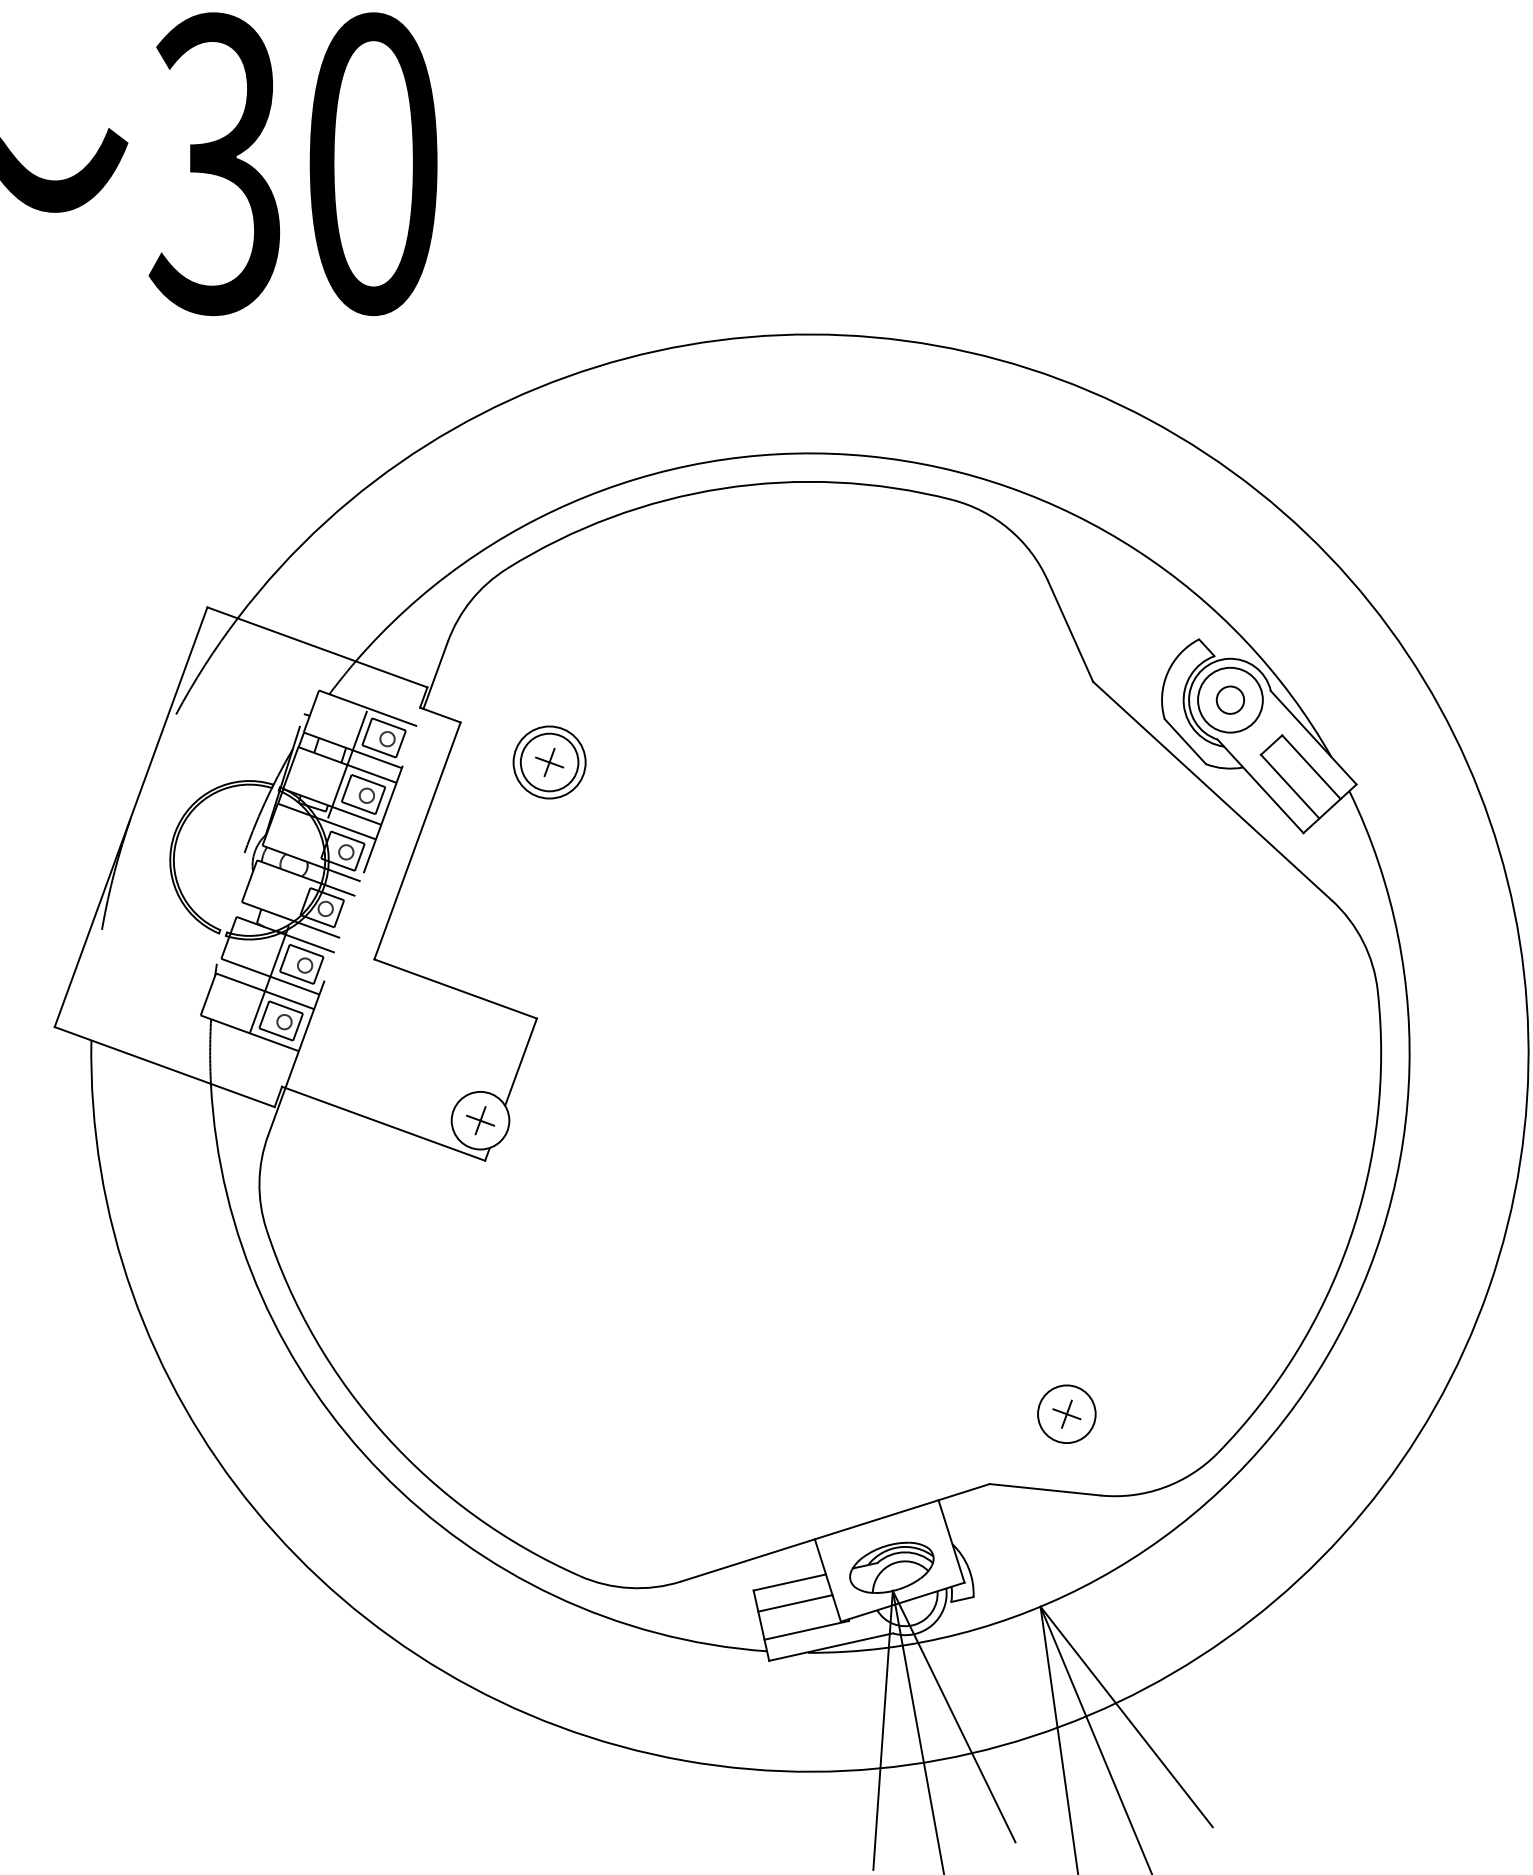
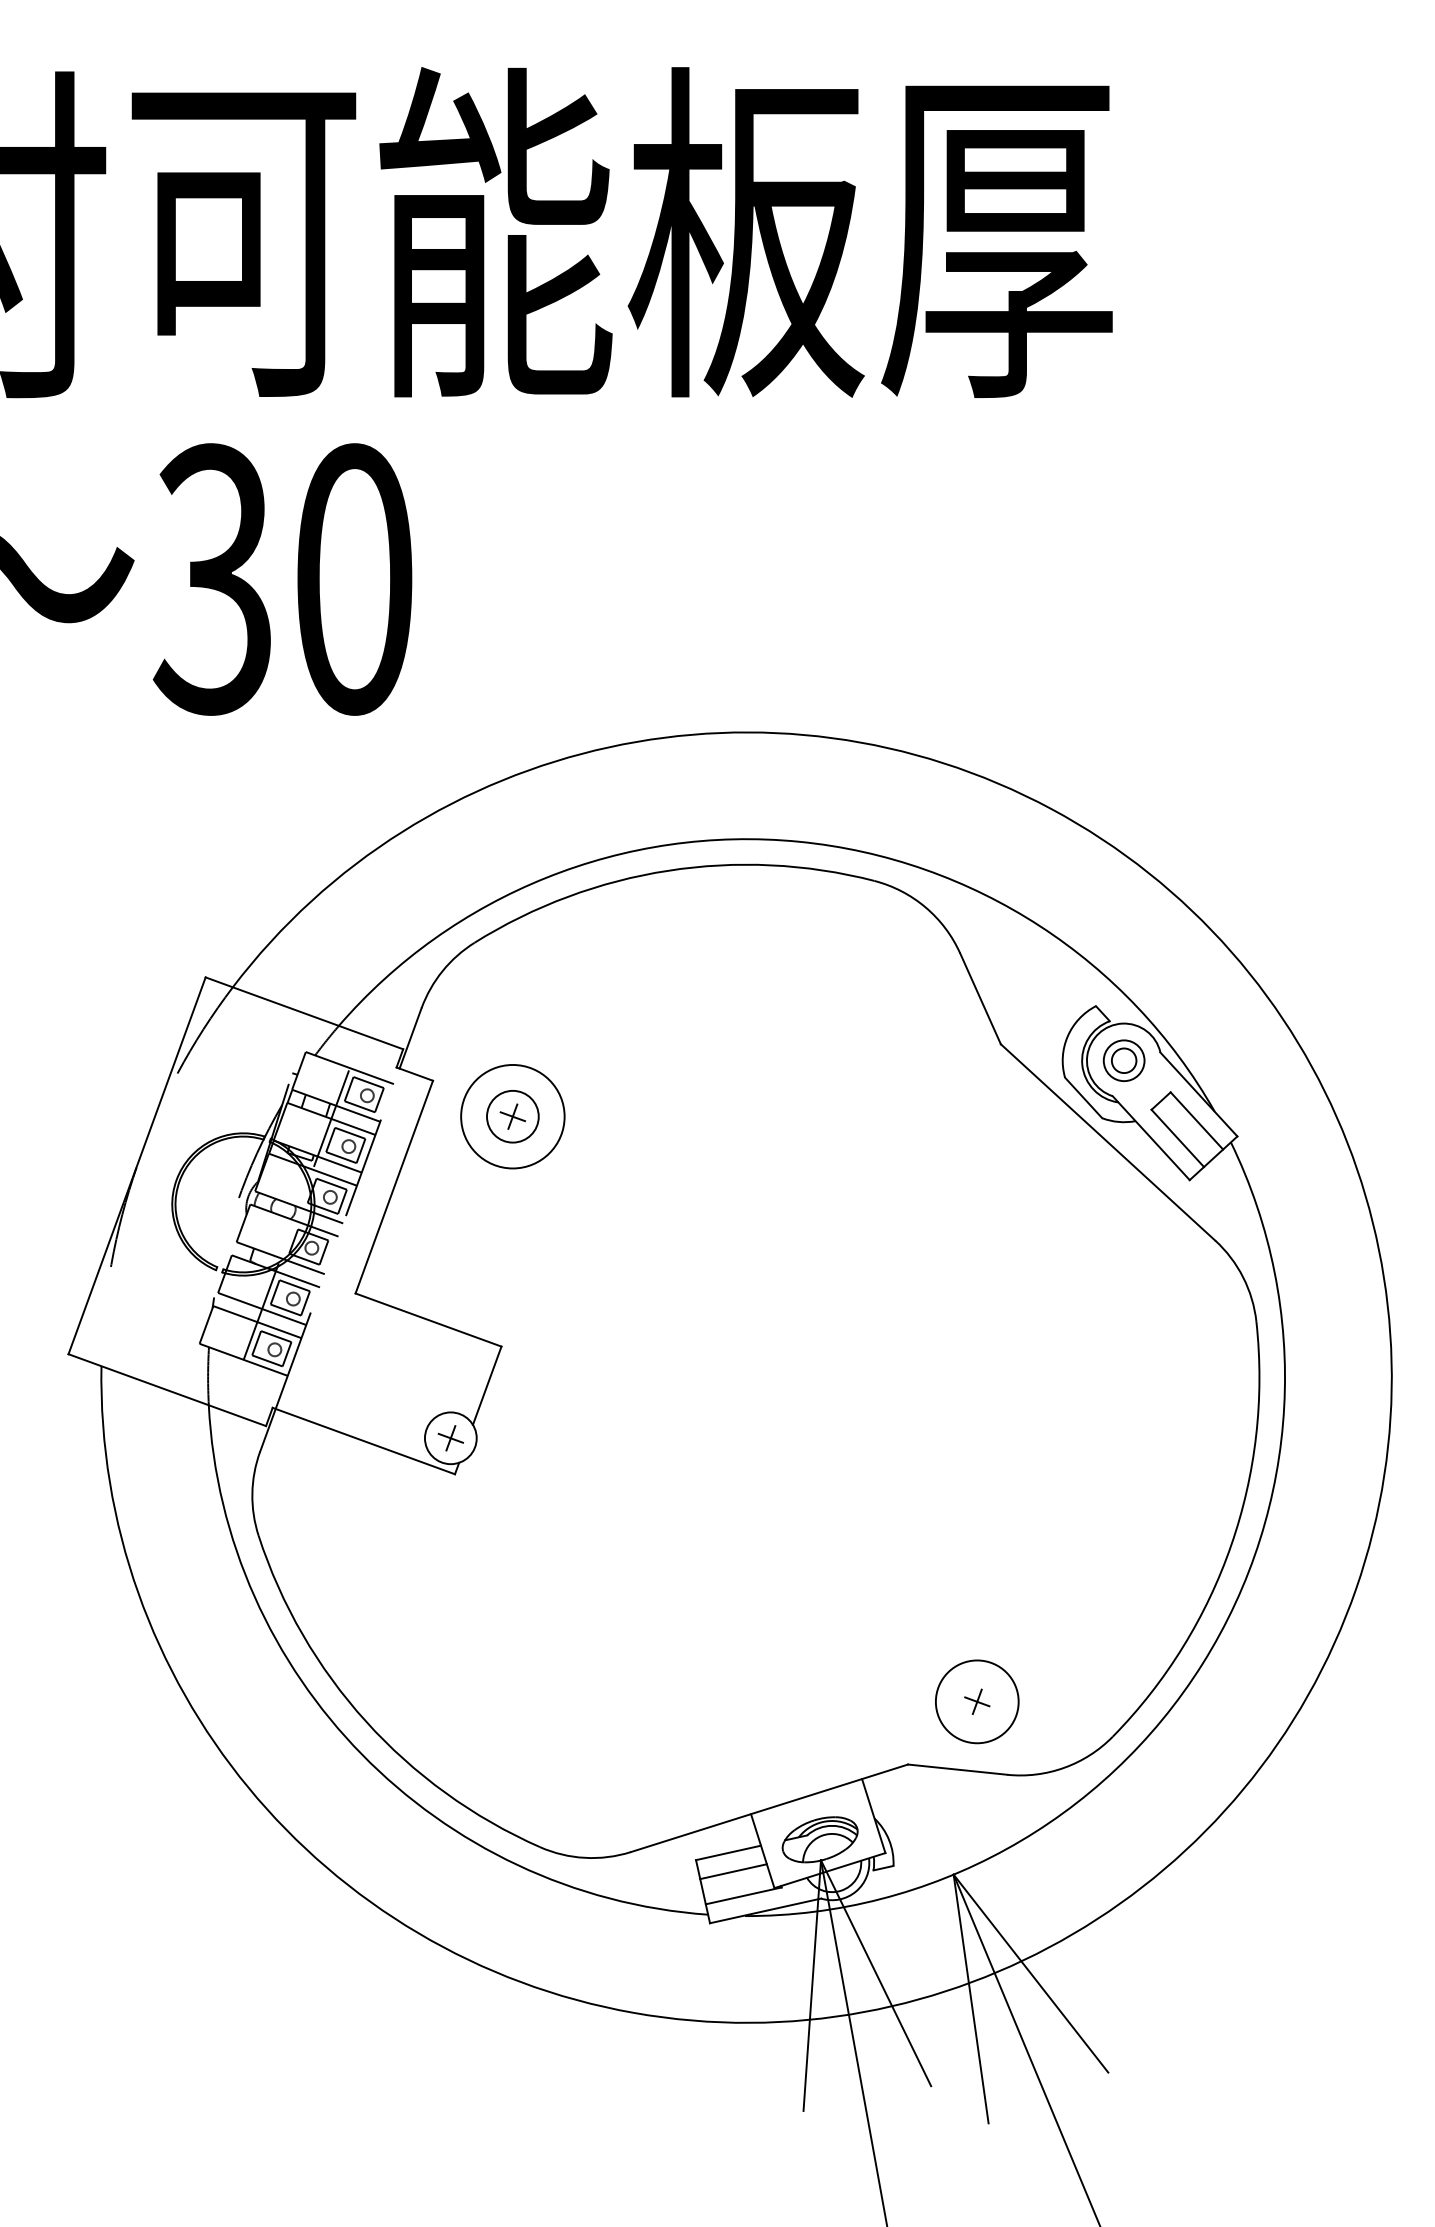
circle: (1230, 699) -> (1124, 1060), size x0.7
circle: (549, 762) -> (512, 1116), size x1.6
circle: (1067, 1413) -> (977, 1701), size x1.6

